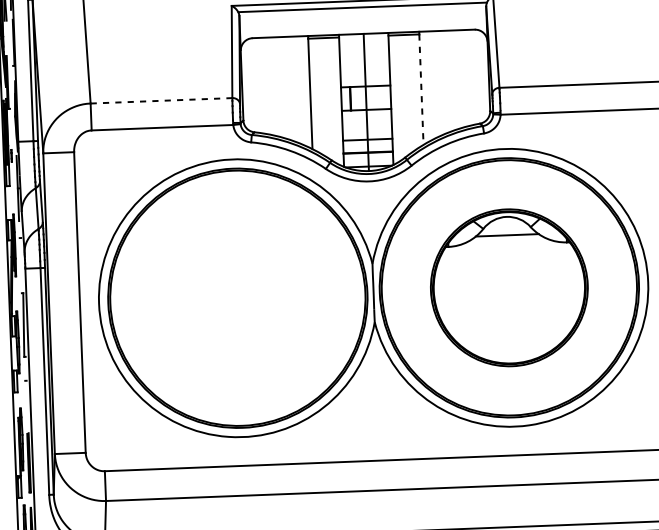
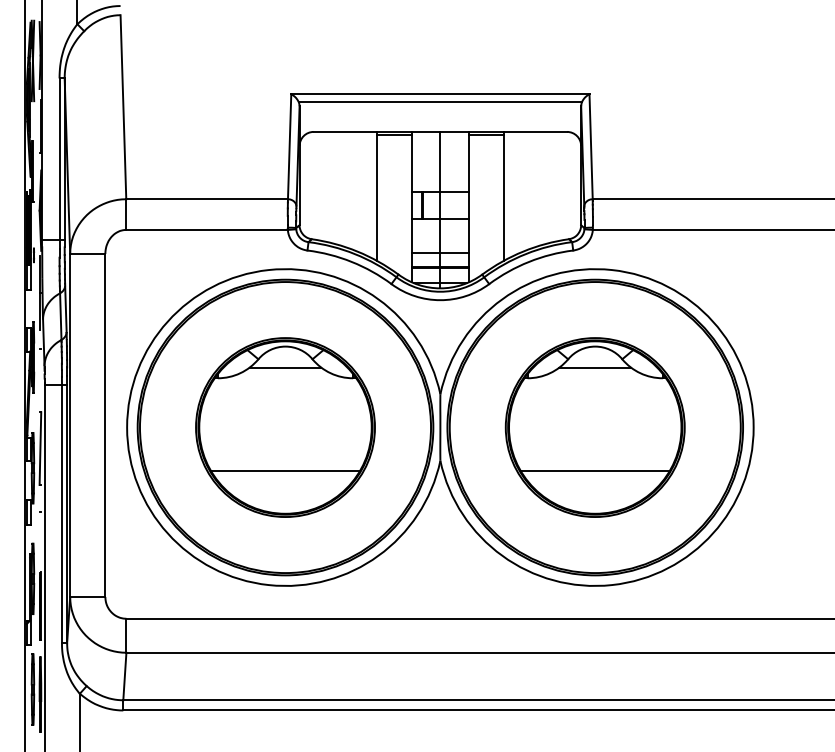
line: (421, 90) -> (503, 198), dashed -> solid
line: (161, 101) -> (207, 199), dashed -> solid
part: (237, 298) -> (285, 427), added
line: (510, 325) -> (594, 470), added

